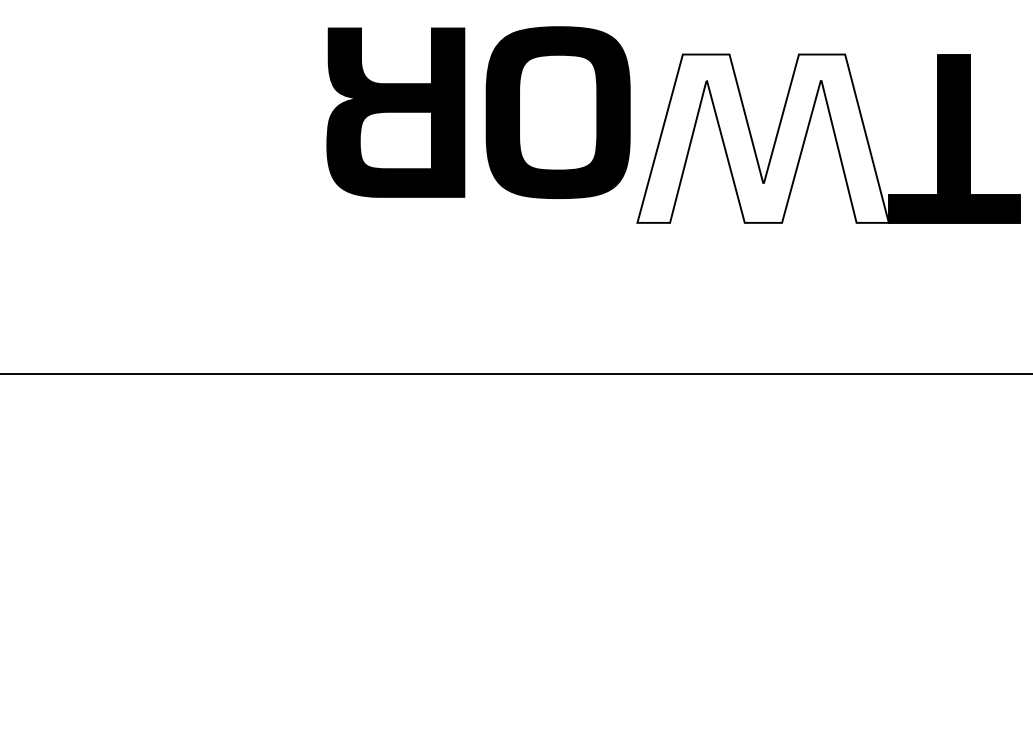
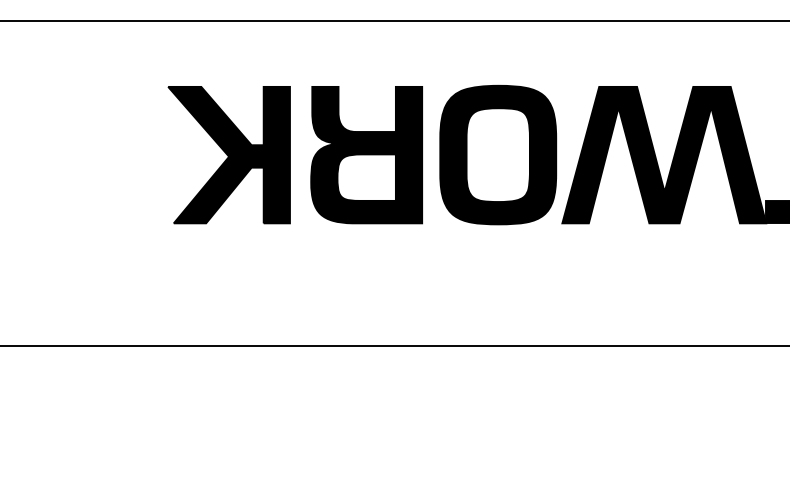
part: (395, 112) -> (366, 154), moved
part: (557, 112) -> (497, 154), moved
part: (225, 138) -> (228, 154), added
fill: (762, 138) -> (663, 154), added

